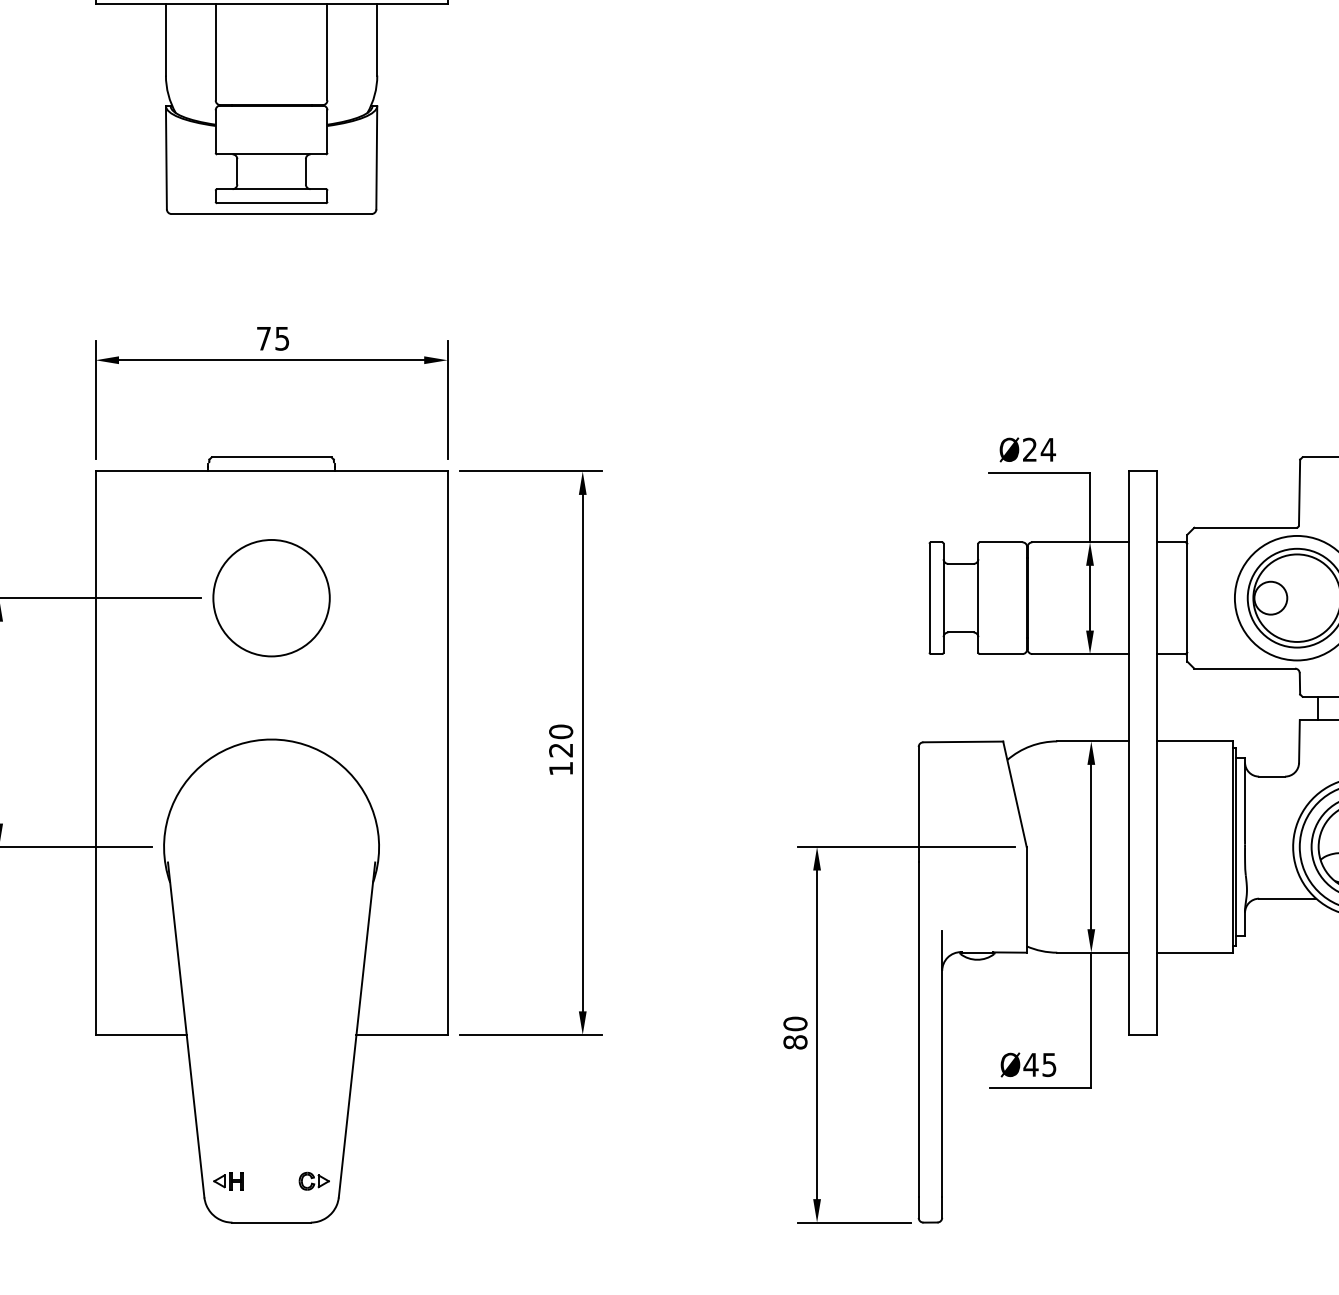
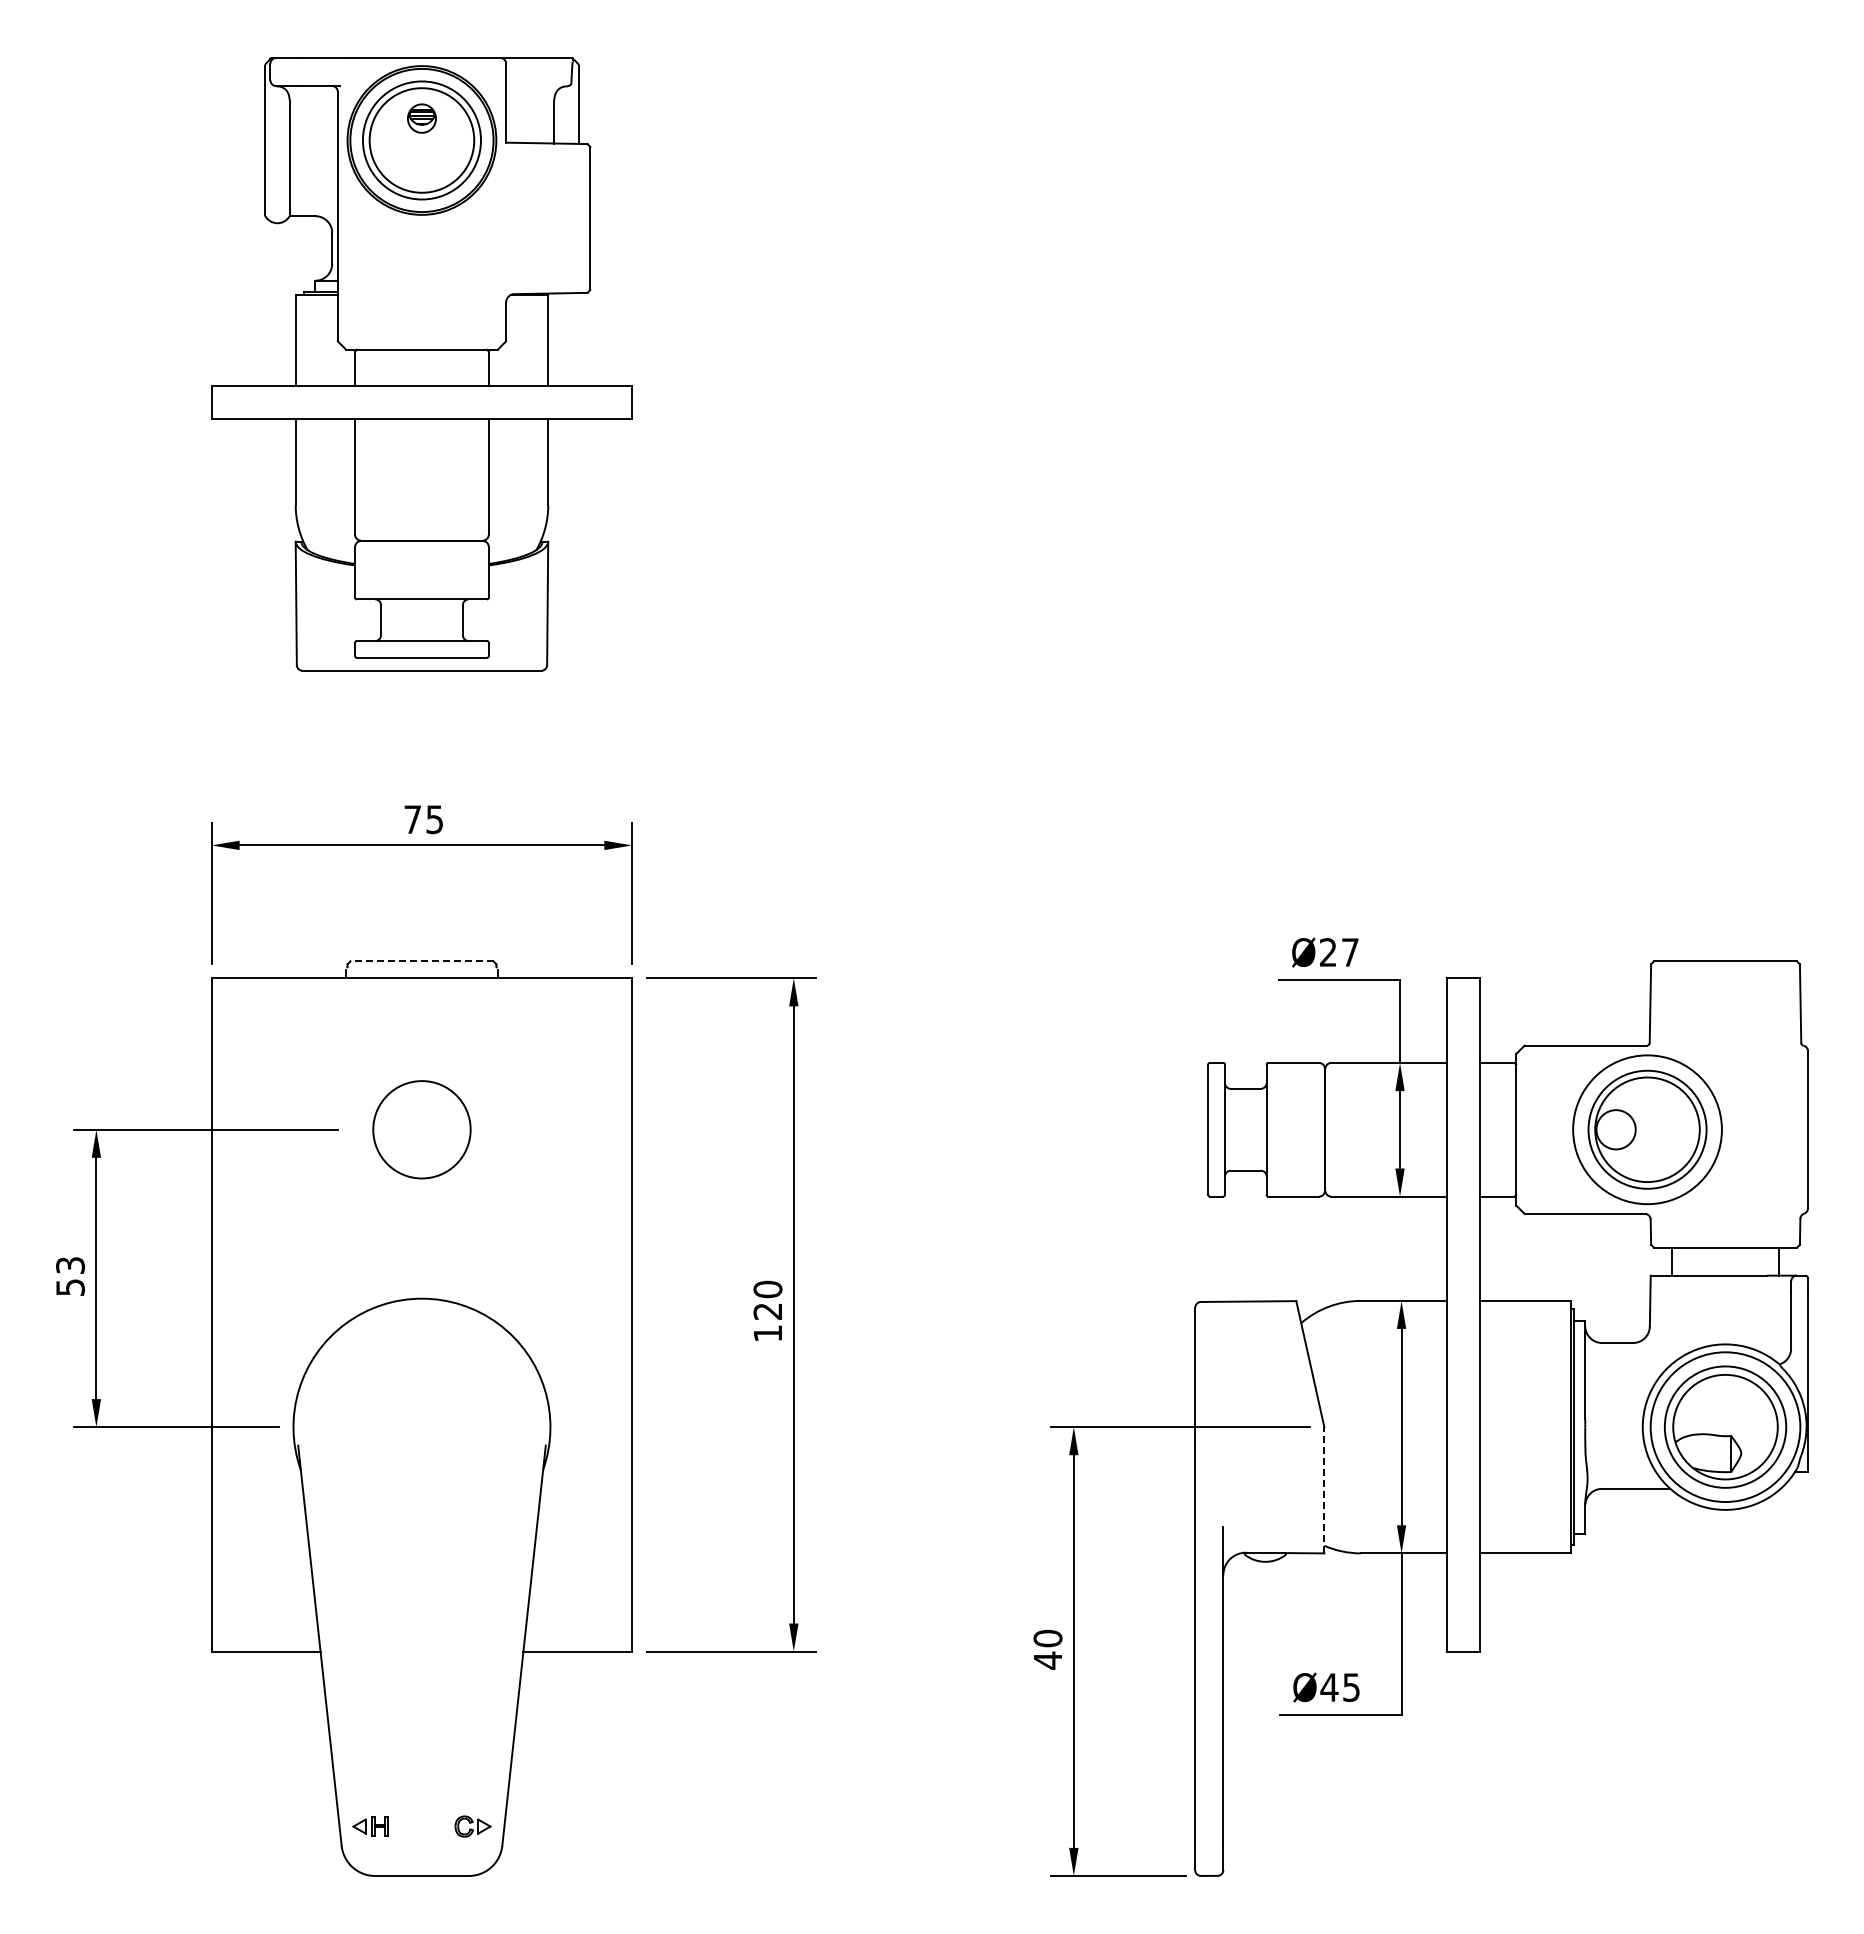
text: (1048, 449) -> (1350, 952), 24 -> 27
line: (272, 457) -> (422, 961), solid -> dashed
circle: (271, 597) -> (421, 1129), size x0.7
line: (1026, 899) -> (1324, 1489), solid -> dashed
text: (795, 1042) -> (1047, 1660), 80 -> 40

